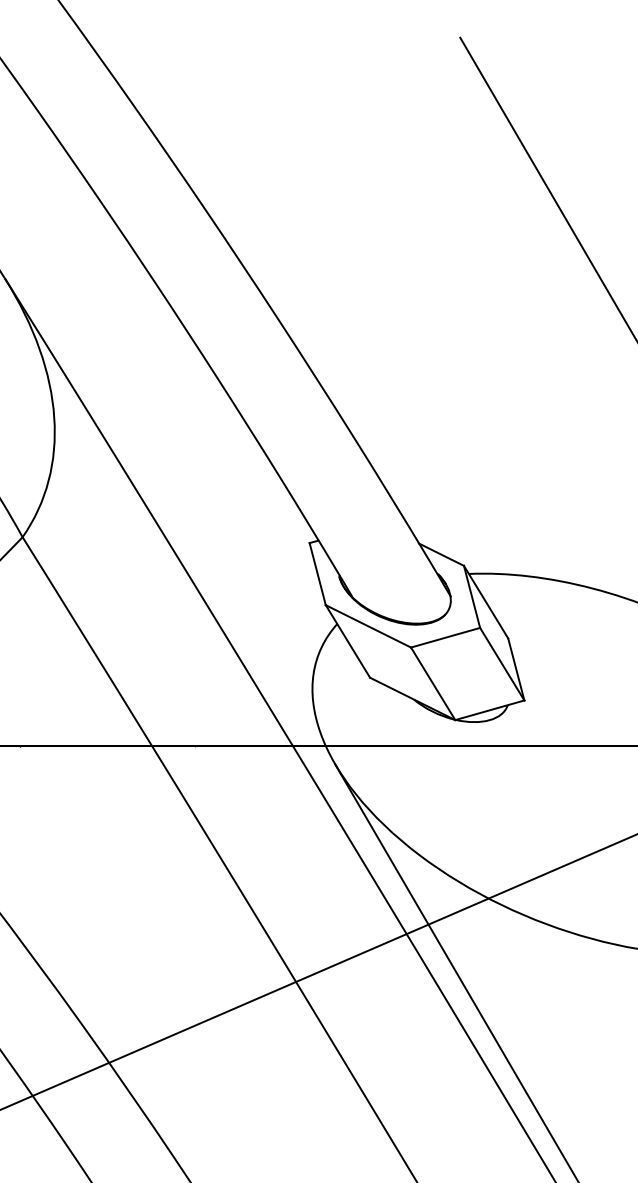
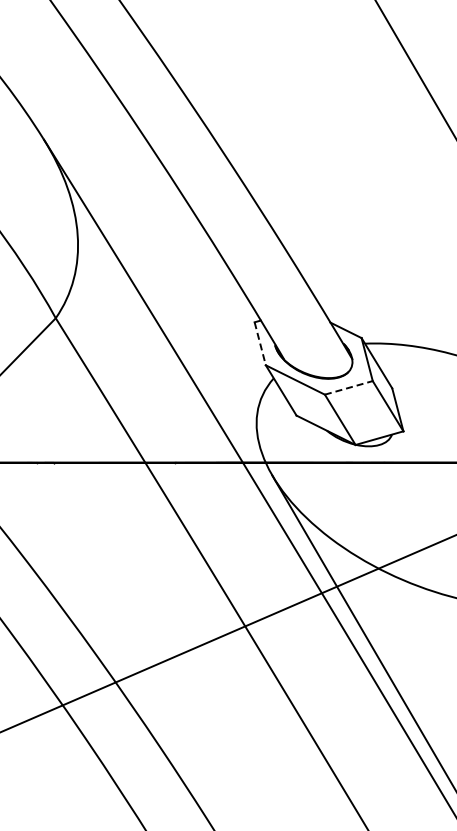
line: (318, 575) -> (260, 344), solid -> dashed
line: (445, 637) -> (348, 387), solid -> dashed

